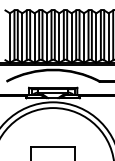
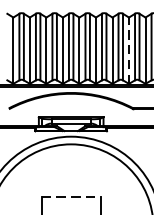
line: (96, 38) -> (129, 51), solid -> dashed
line: (53, 147) -> (71, 197), solid -> dashed

